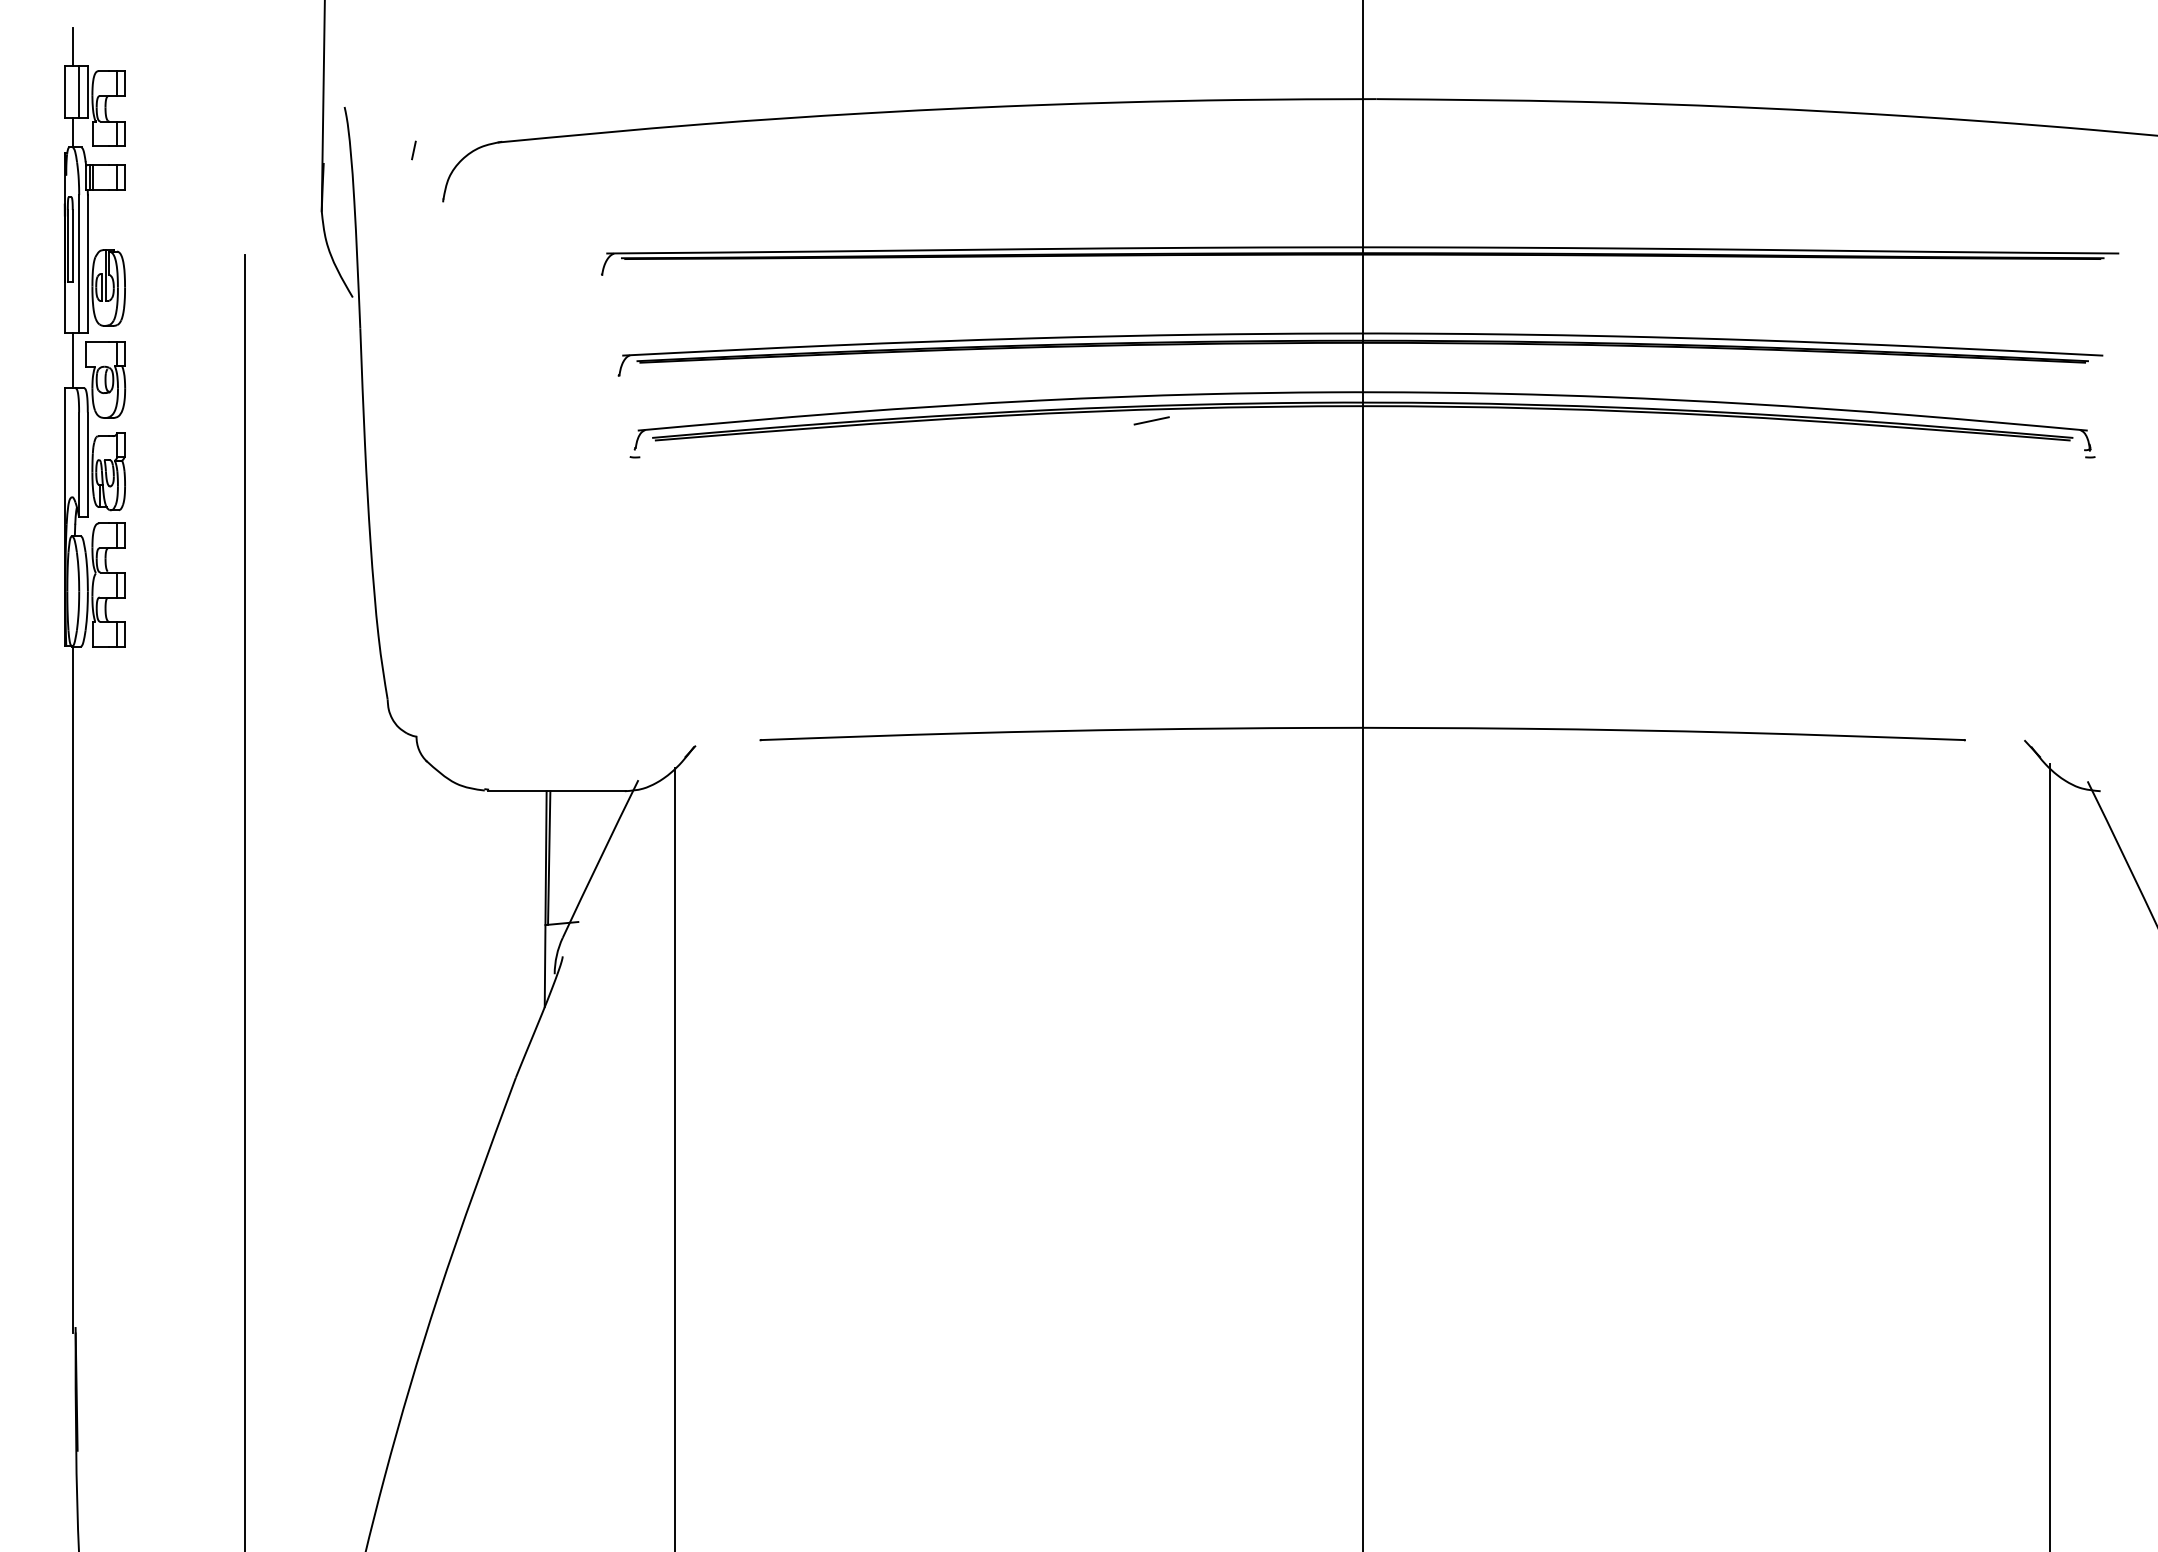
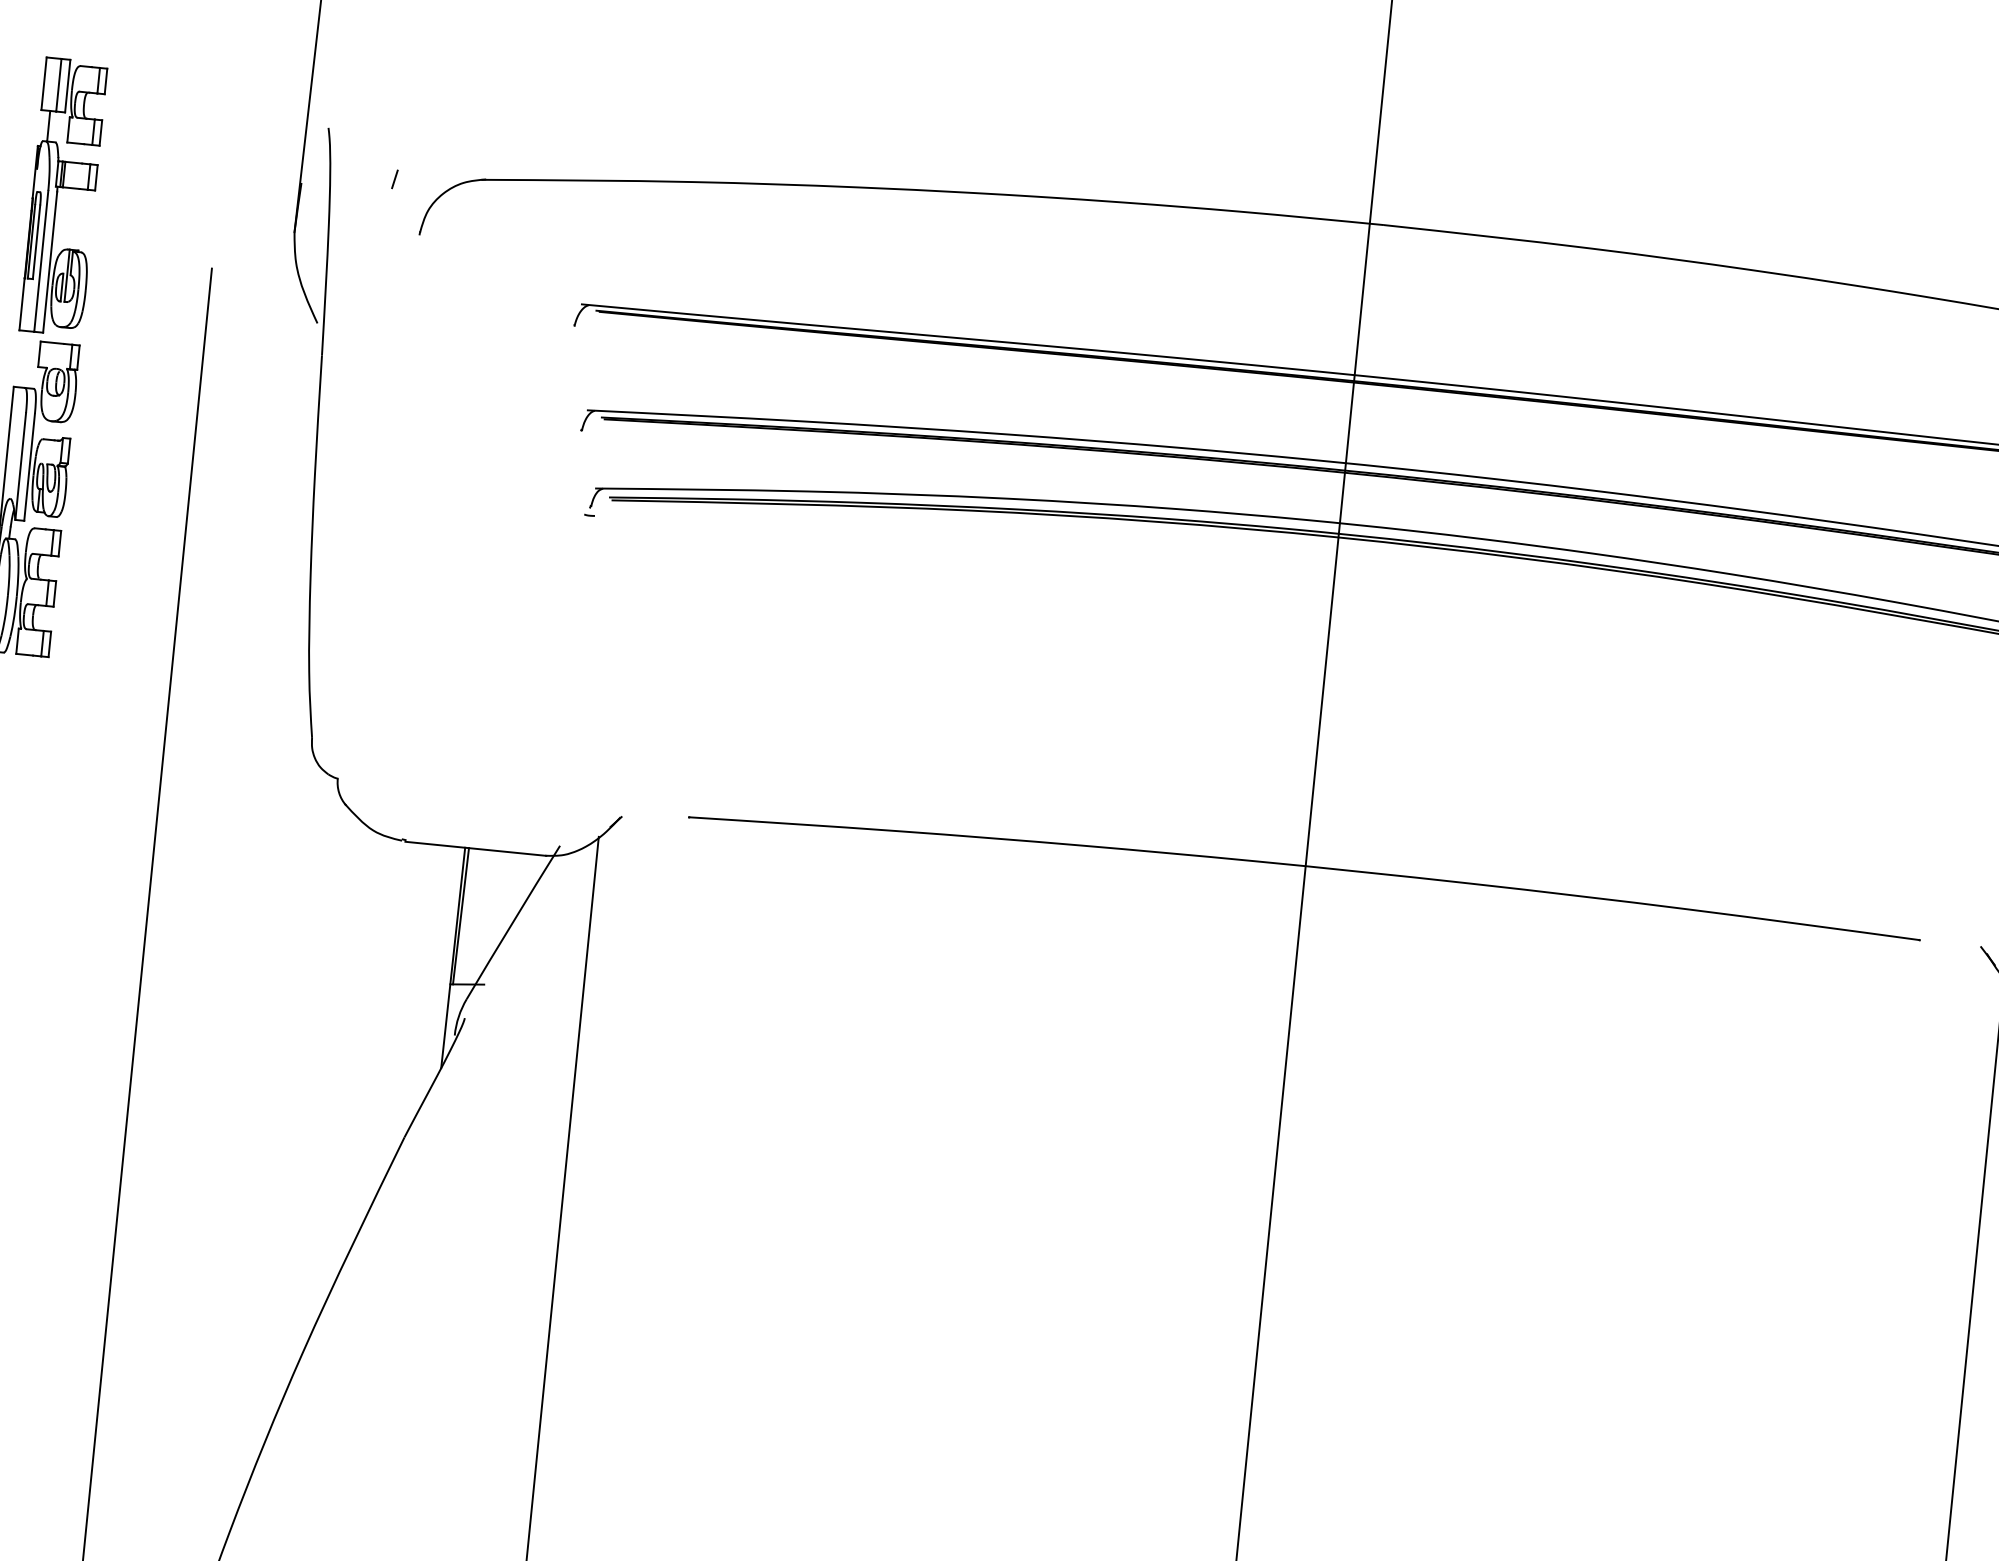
line: (73, 46) -> (57, 38), removed
line: (73, 360) -> (25, 359), removed
line: (1151, 420) -> (1121, 530), removed

